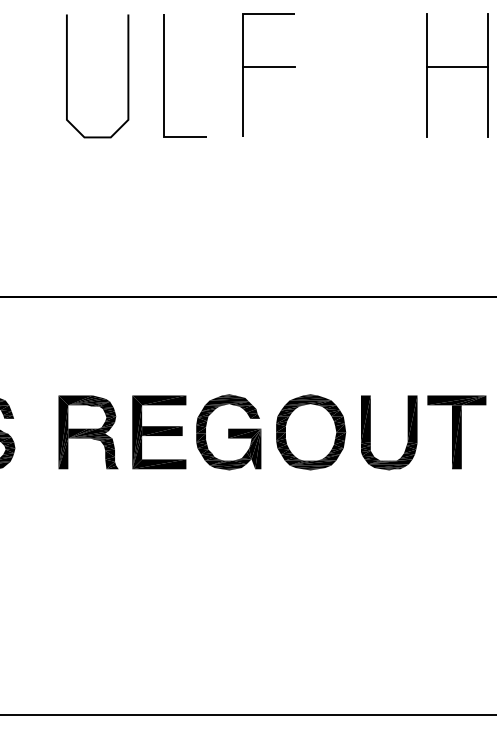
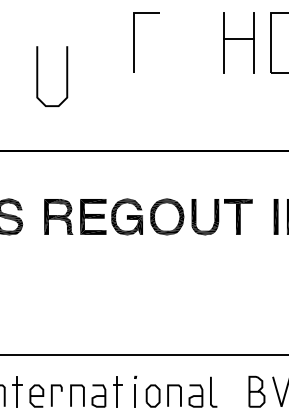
line: (268, 66) -> (146, 38), removed
curve: (69, 76) -> (38, 76), moved
line: (163, 76) -> (95, 43), removed

